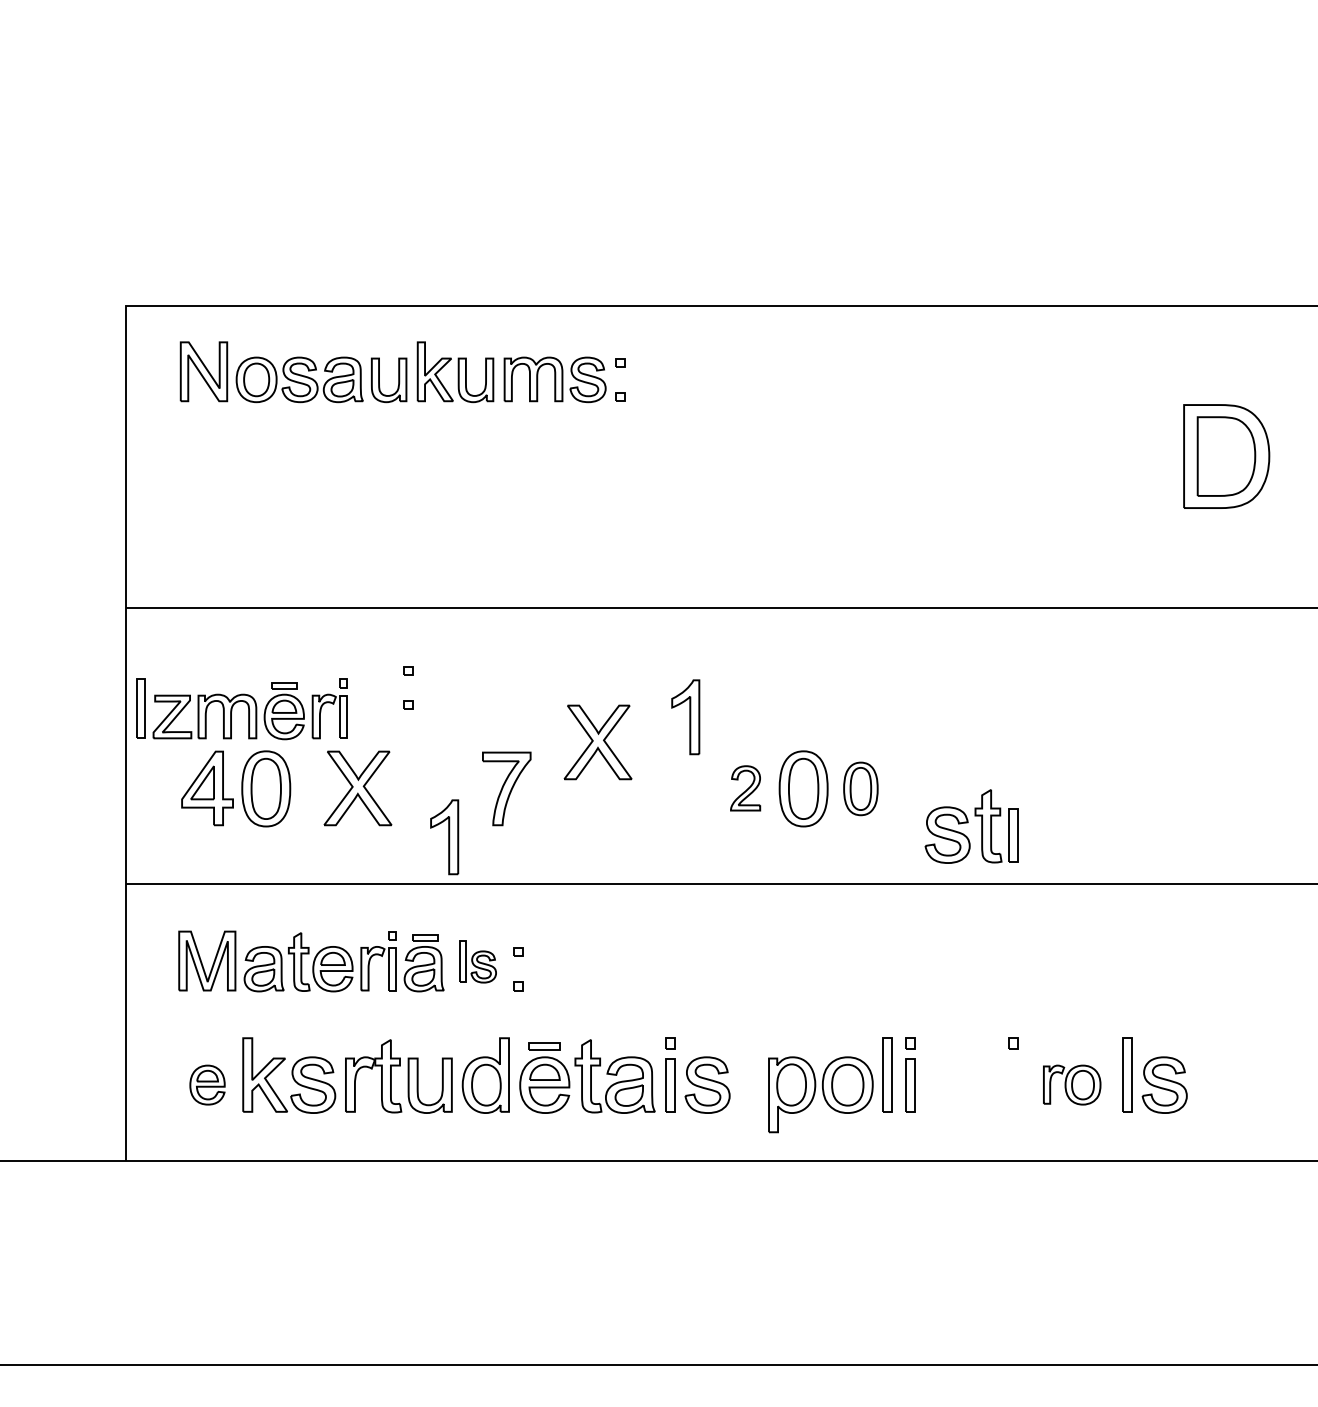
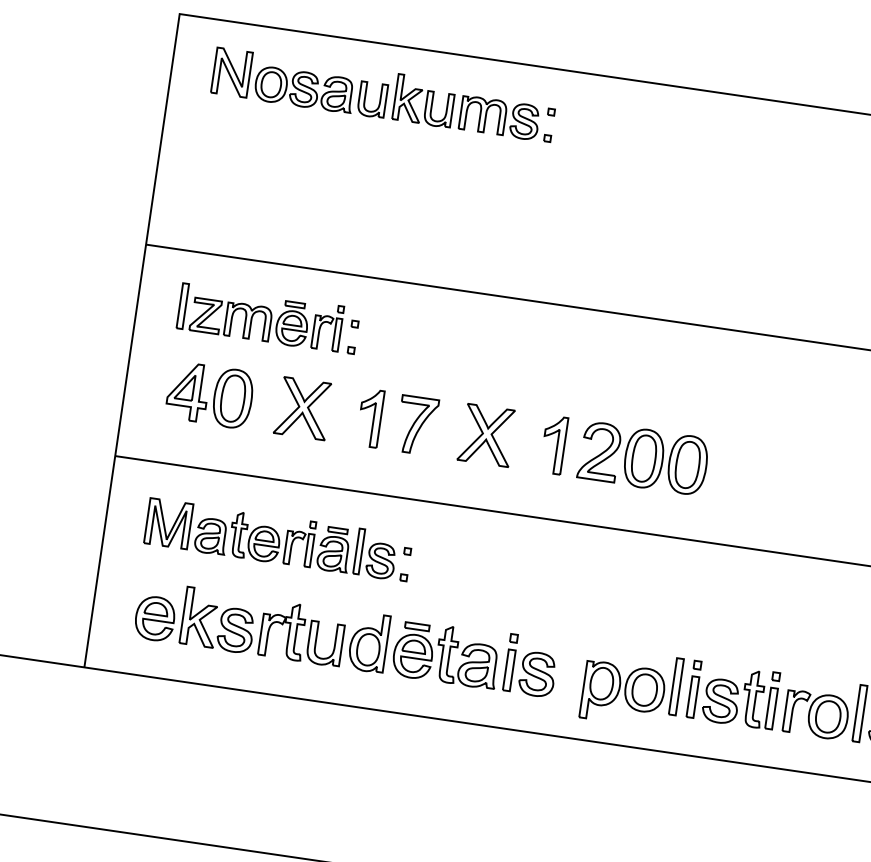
part: (247, 706) -> (264, 316), moved
part: (685, 717) -> (553, 445), moved
part: (597, 742) -> (486, 435), moved
part: (745, 788) -> (599, 451), size x1.67
part: (860, 788) -> (687, 464), size x1.43
part: (971, 826) -> (740, 697), moved
part: (444, 837) -> (370, 418), moved
part: (478, 961) -> (376, 554), size x1.43
part: (207, 1084) -> (155, 618), size x1.43
part: (1071, 1084) -> (815, 714), size x1.43

